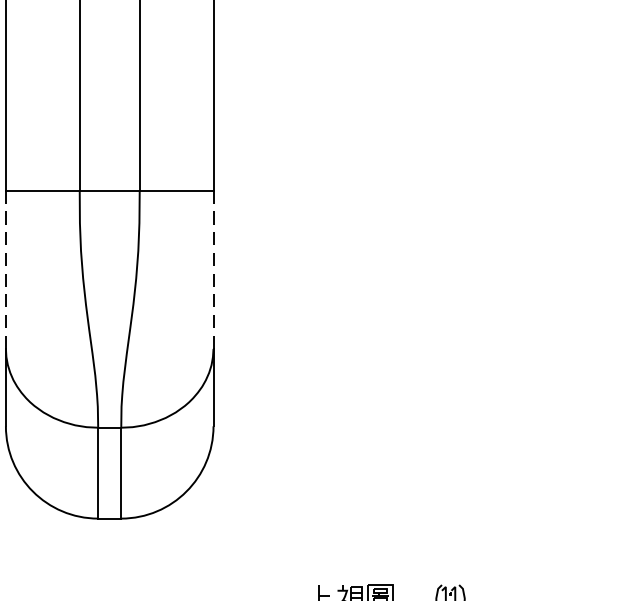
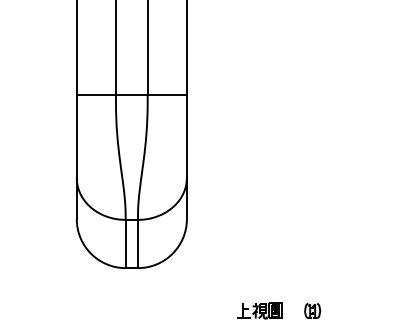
line: (5, 270) -> (76, 136), dashed -> solid
line: (212, 270) -> (186, 136), dashed -> solid

